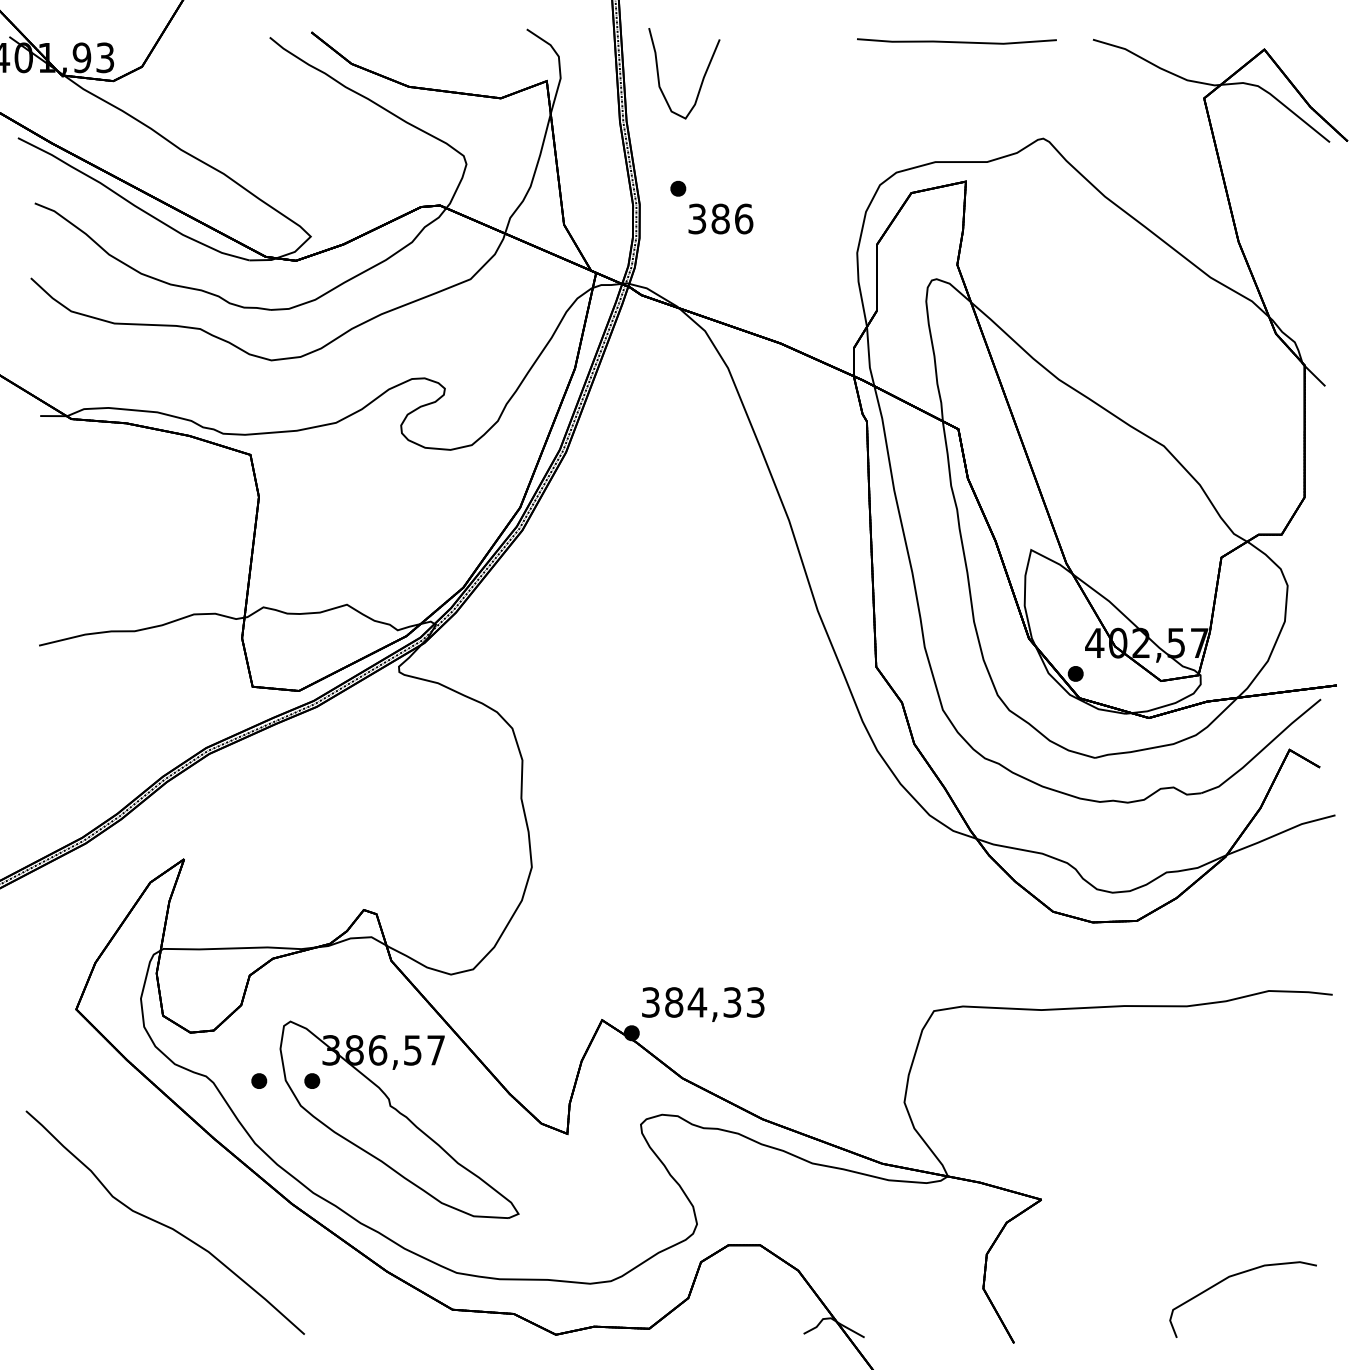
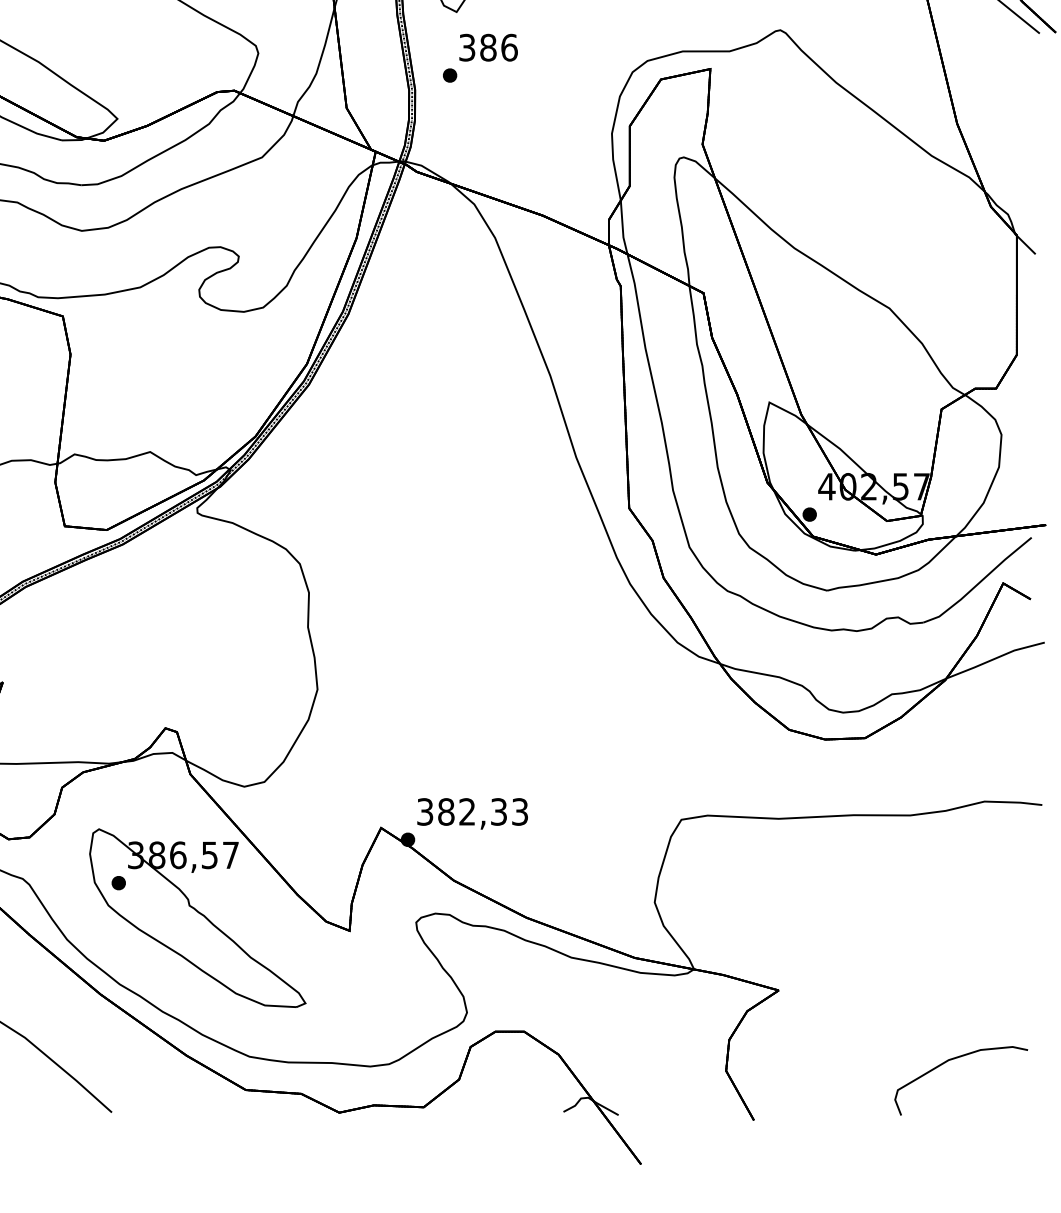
text: (720, 218) -> (488, 47), moved
text: (697, 1002) -> (467, 811), 384,33 -> 382,33
part: (259, 1080) -> (71, 882), removed

